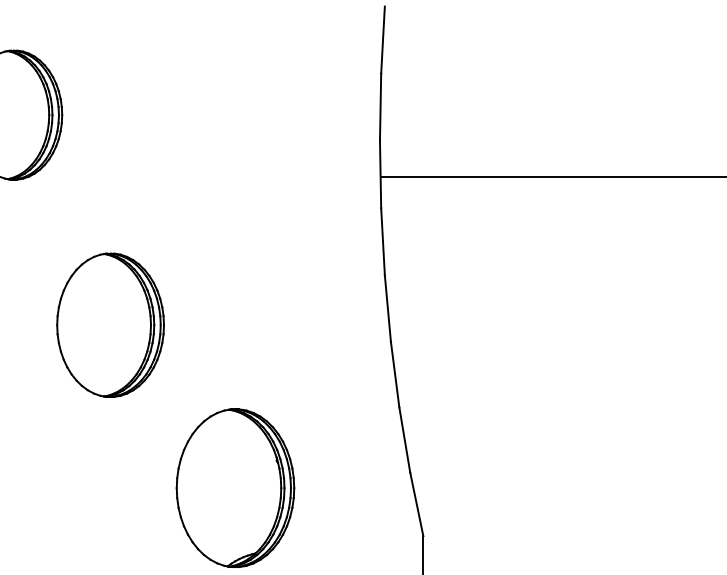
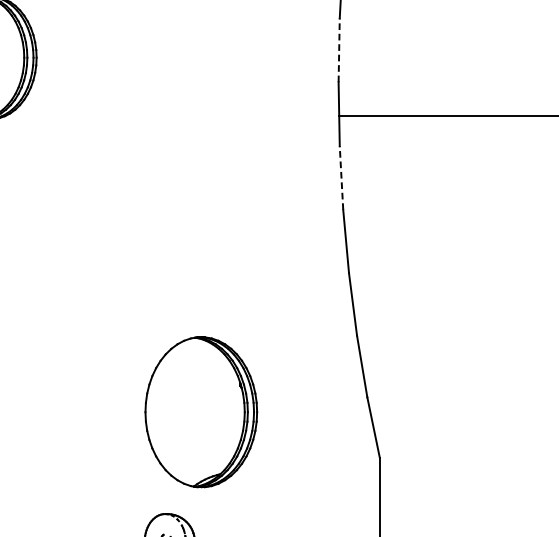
line: (380, 107) -> (339, 50), solid -> dashed
line: (383, 241) -> (341, 177), solid -> dashed
part: (110, 324) -> (82, 256), removed

